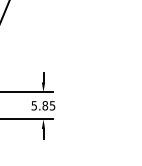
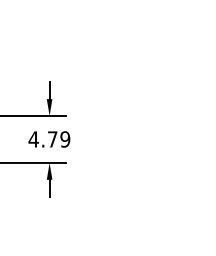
text: (43, 105) -> (49, 138), 5.85 -> 4.79

